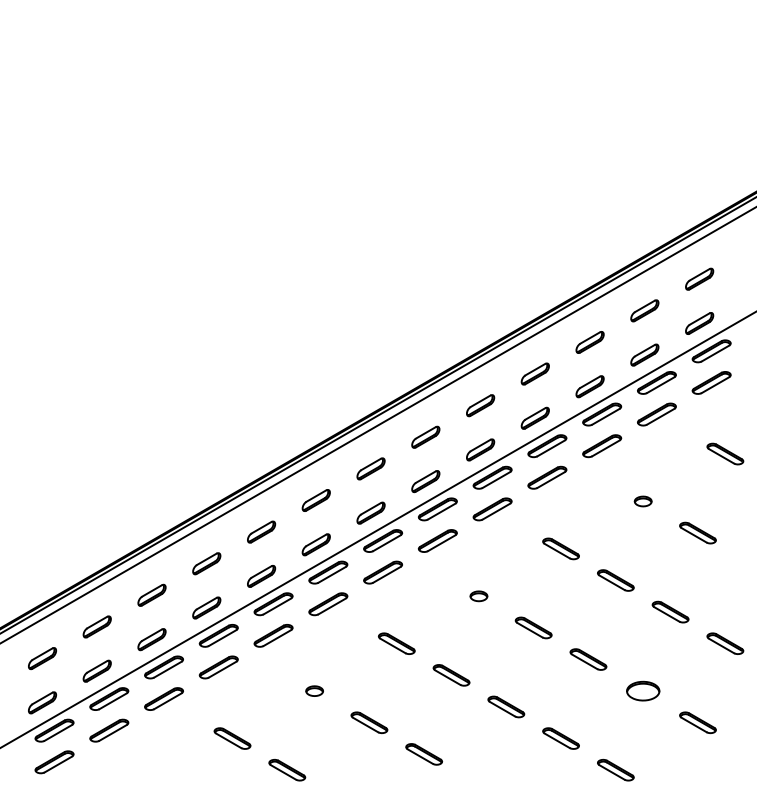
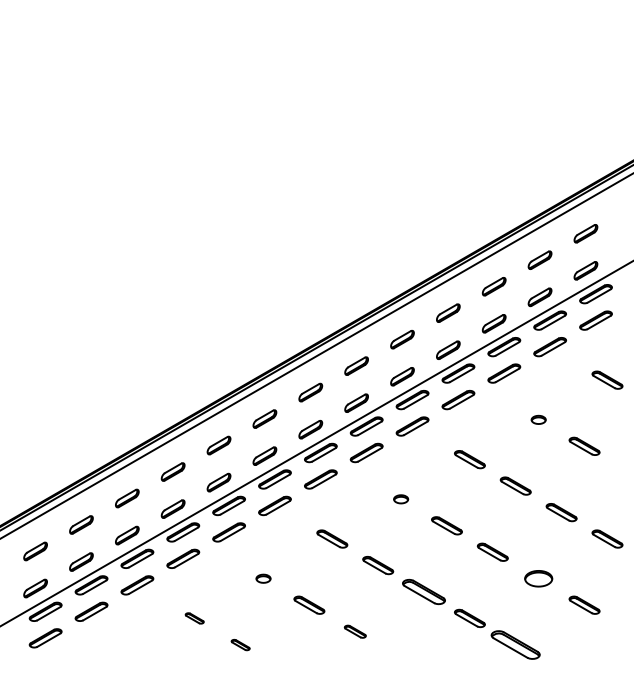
part: (506, 706) -> (424, 591), size x1.4
part: (232, 738) -> (194, 618), size x0.6
part: (424, 754) -> (355, 631), size x0.7
part: (615, 769) -> (515, 644), size x1.6
part: (287, 770) -> (240, 645), size x0.6

